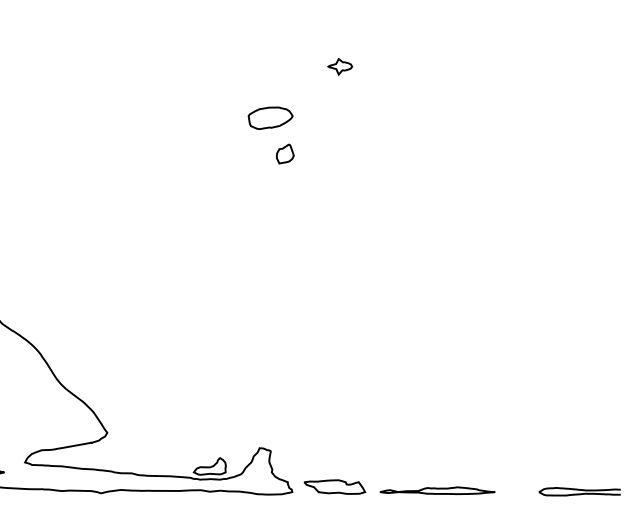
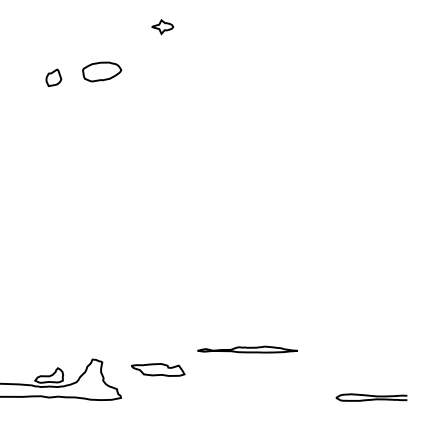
part: (285, 153) -> (54, 77), moved
part: (334, 486) -> (157, 369), moved
part: (437, 490) -> (247, 349), moved

